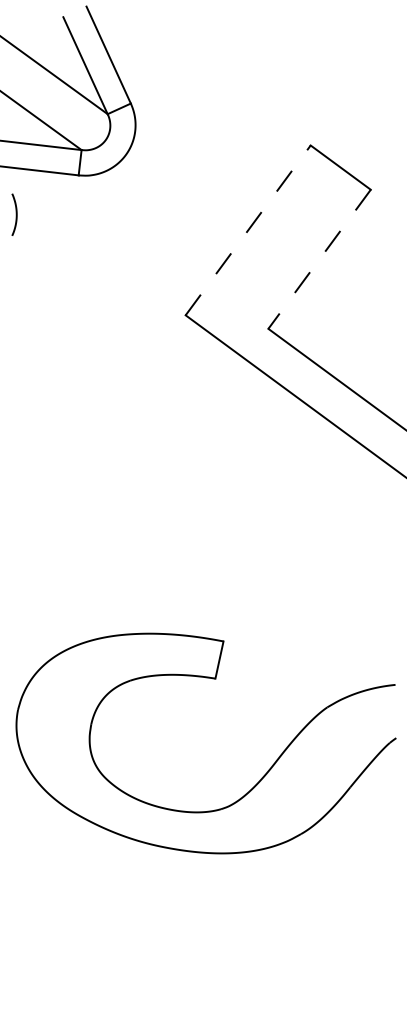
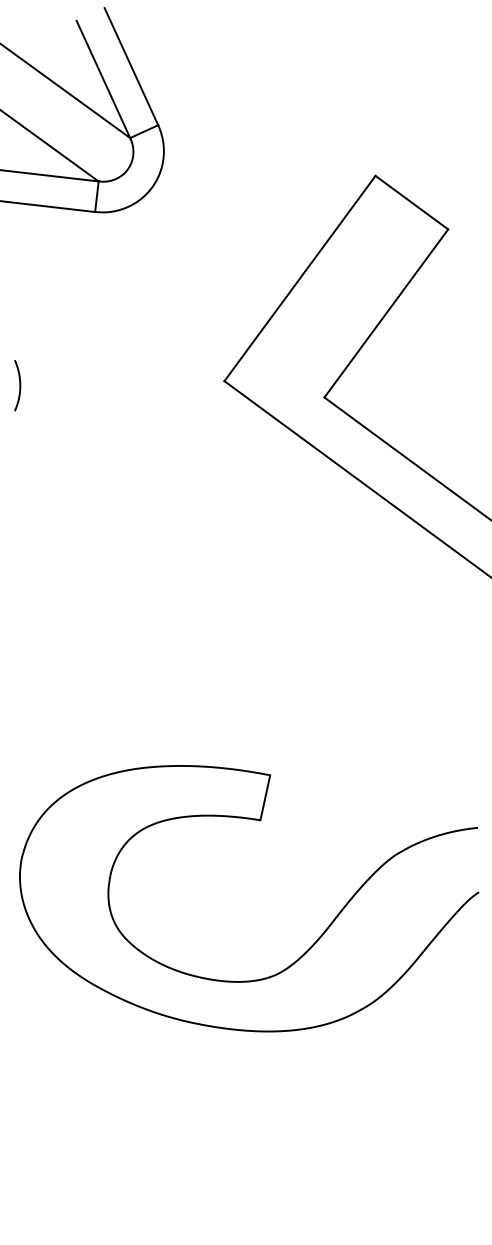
curve: (16, 214) -> (19, 385), moved
line: (248, 230) -> (300, 278), dashed -> solid
line: (319, 259) -> (386, 313), dashed -> solid

